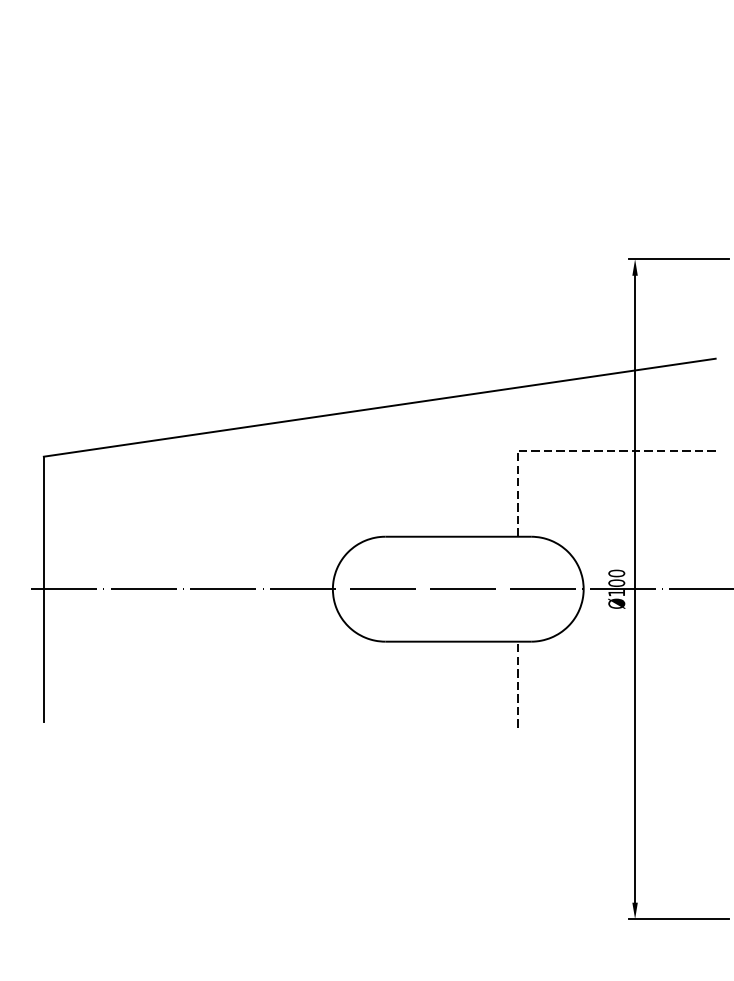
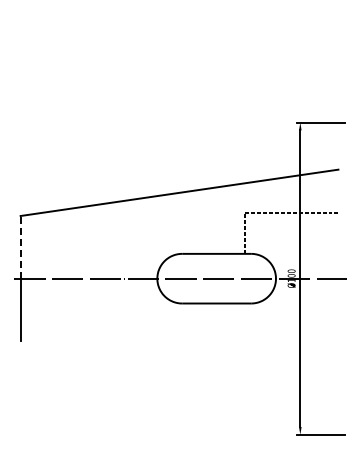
line: (43, 521) -> (20, 246), solid -> dashed
line: (517, 683) -> (244, 323), removed

